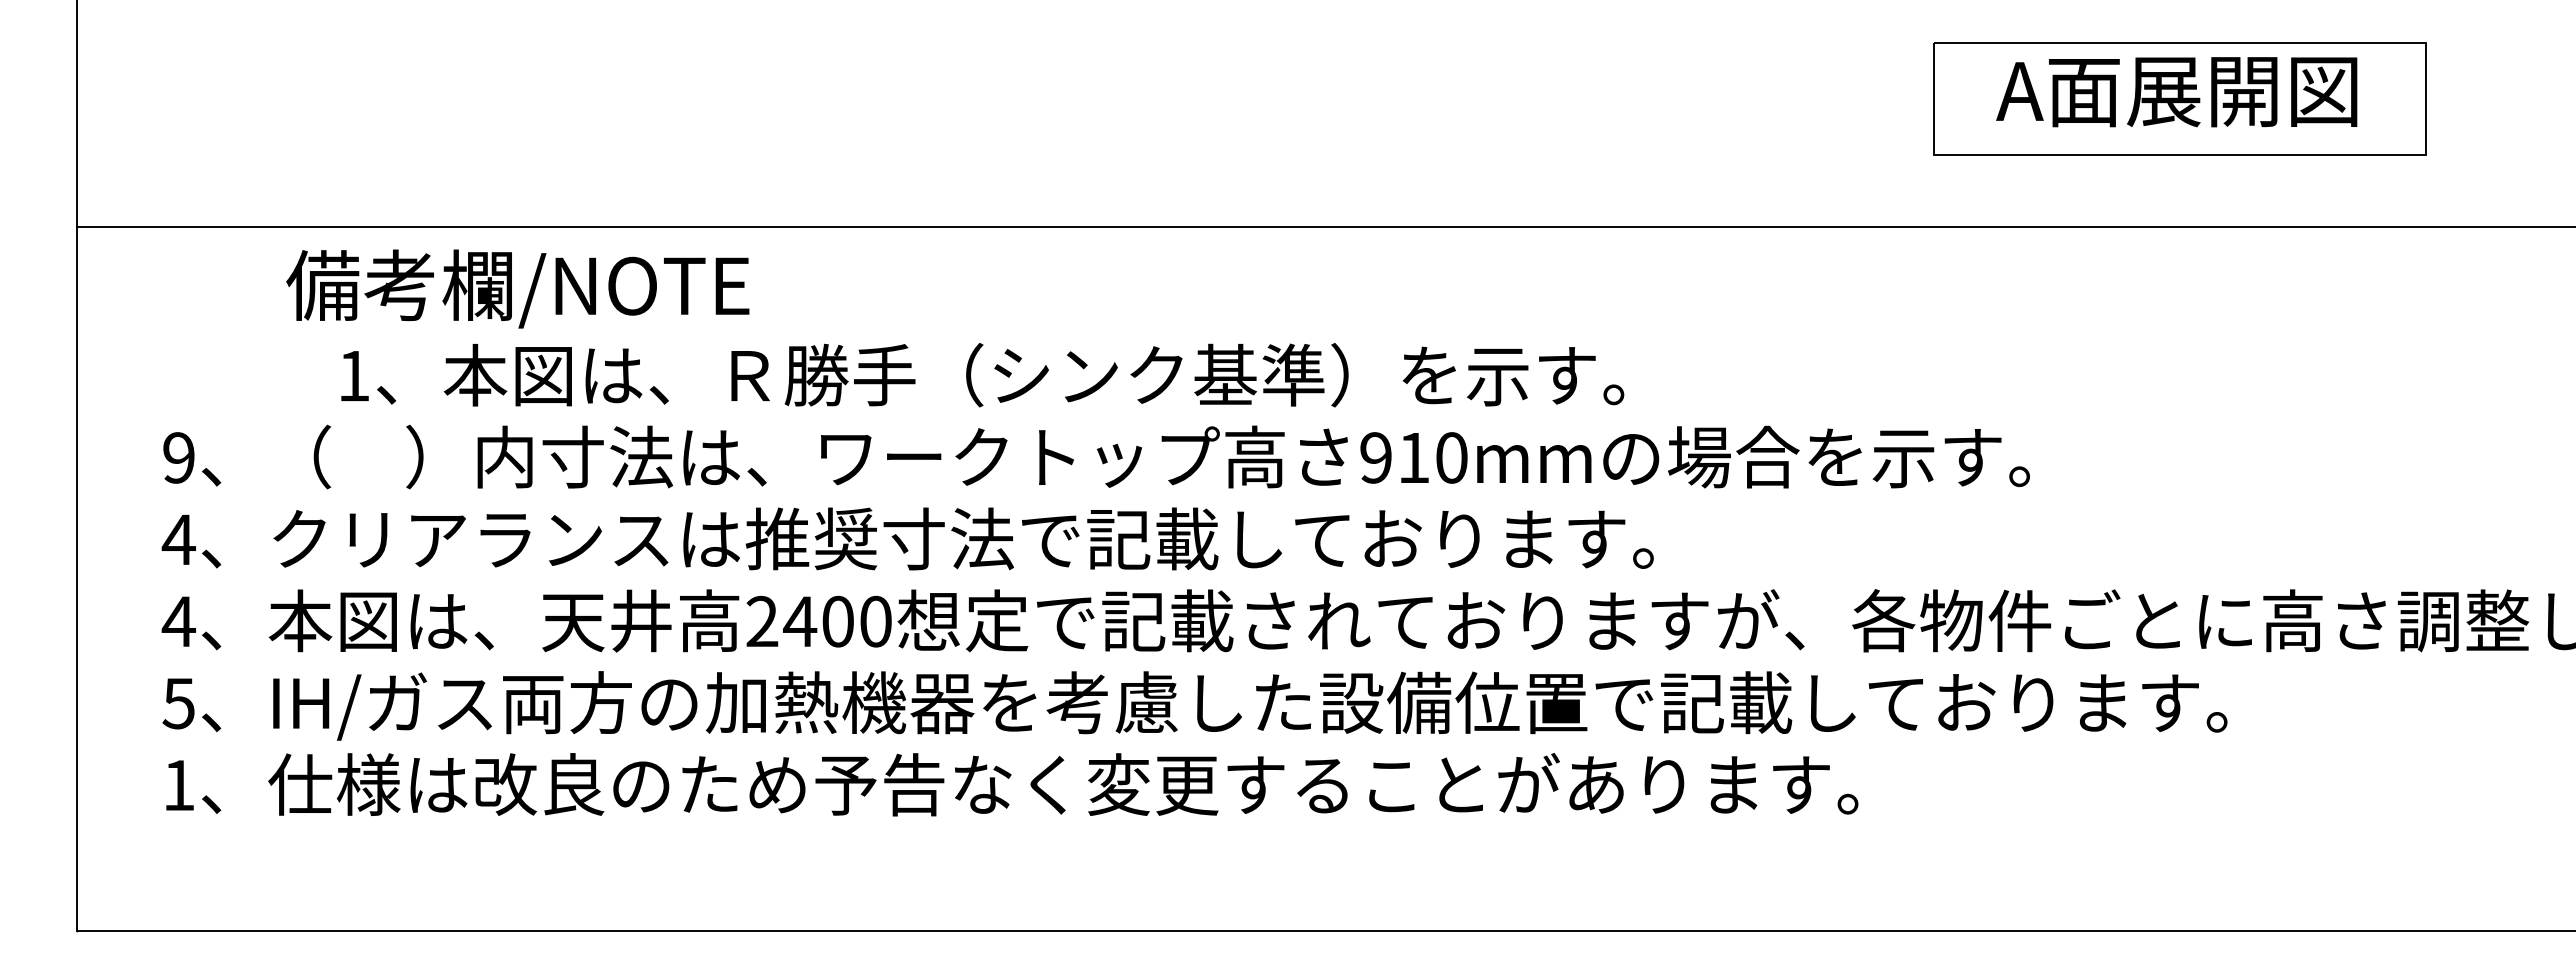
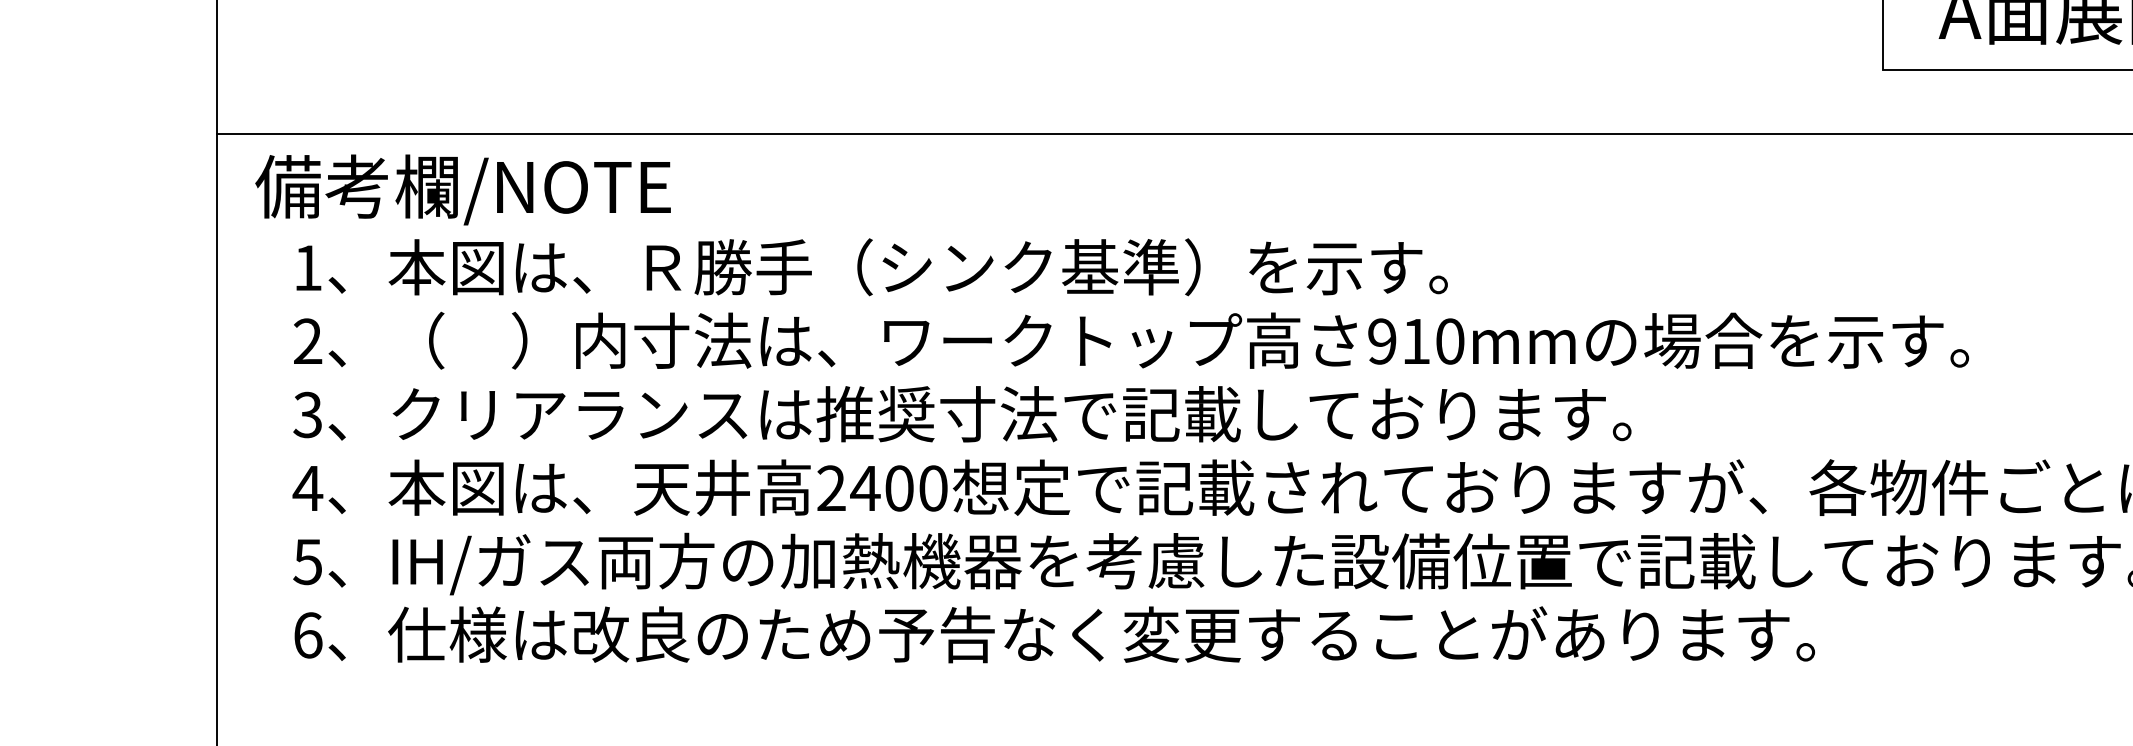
text: (517, 288) -> (462, 189), moved
text: (982, 375) -> (872, 267), moved
text: (178, 457) -> (307, 341), 9 -> 2
text: (178, 539) -> (307, 414), 4 -> 3
text: (179, 785) -> (308, 635), 1 -> 6

